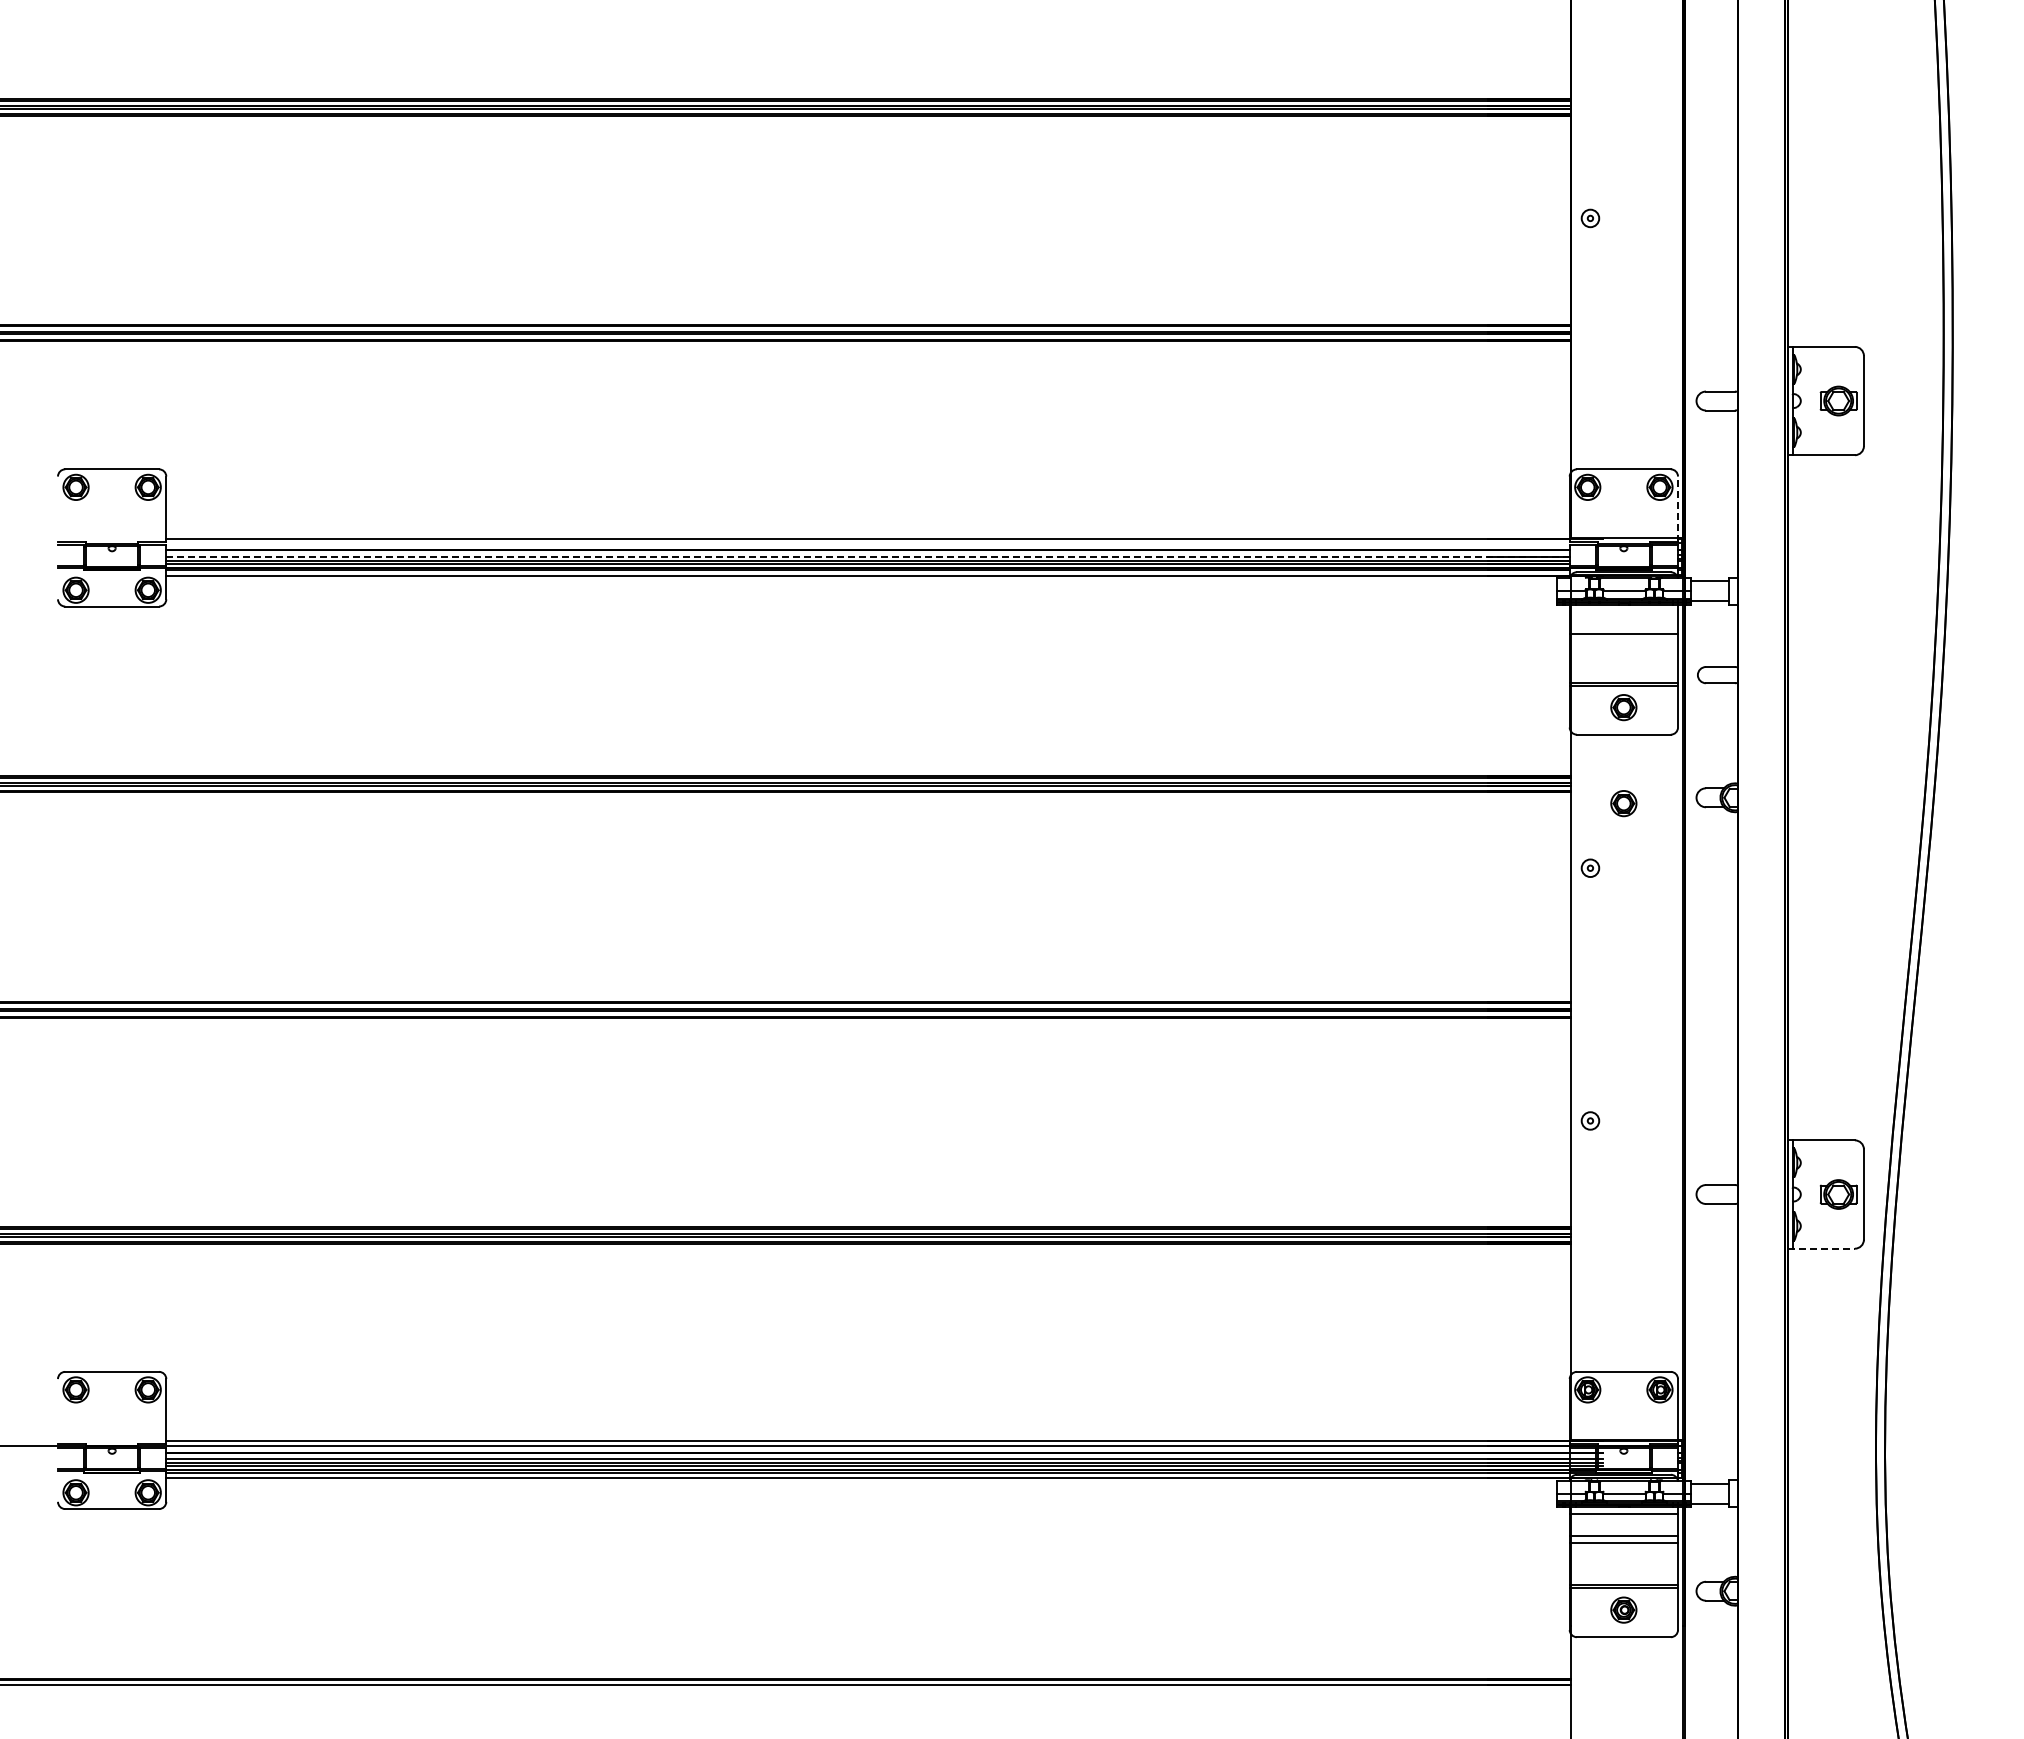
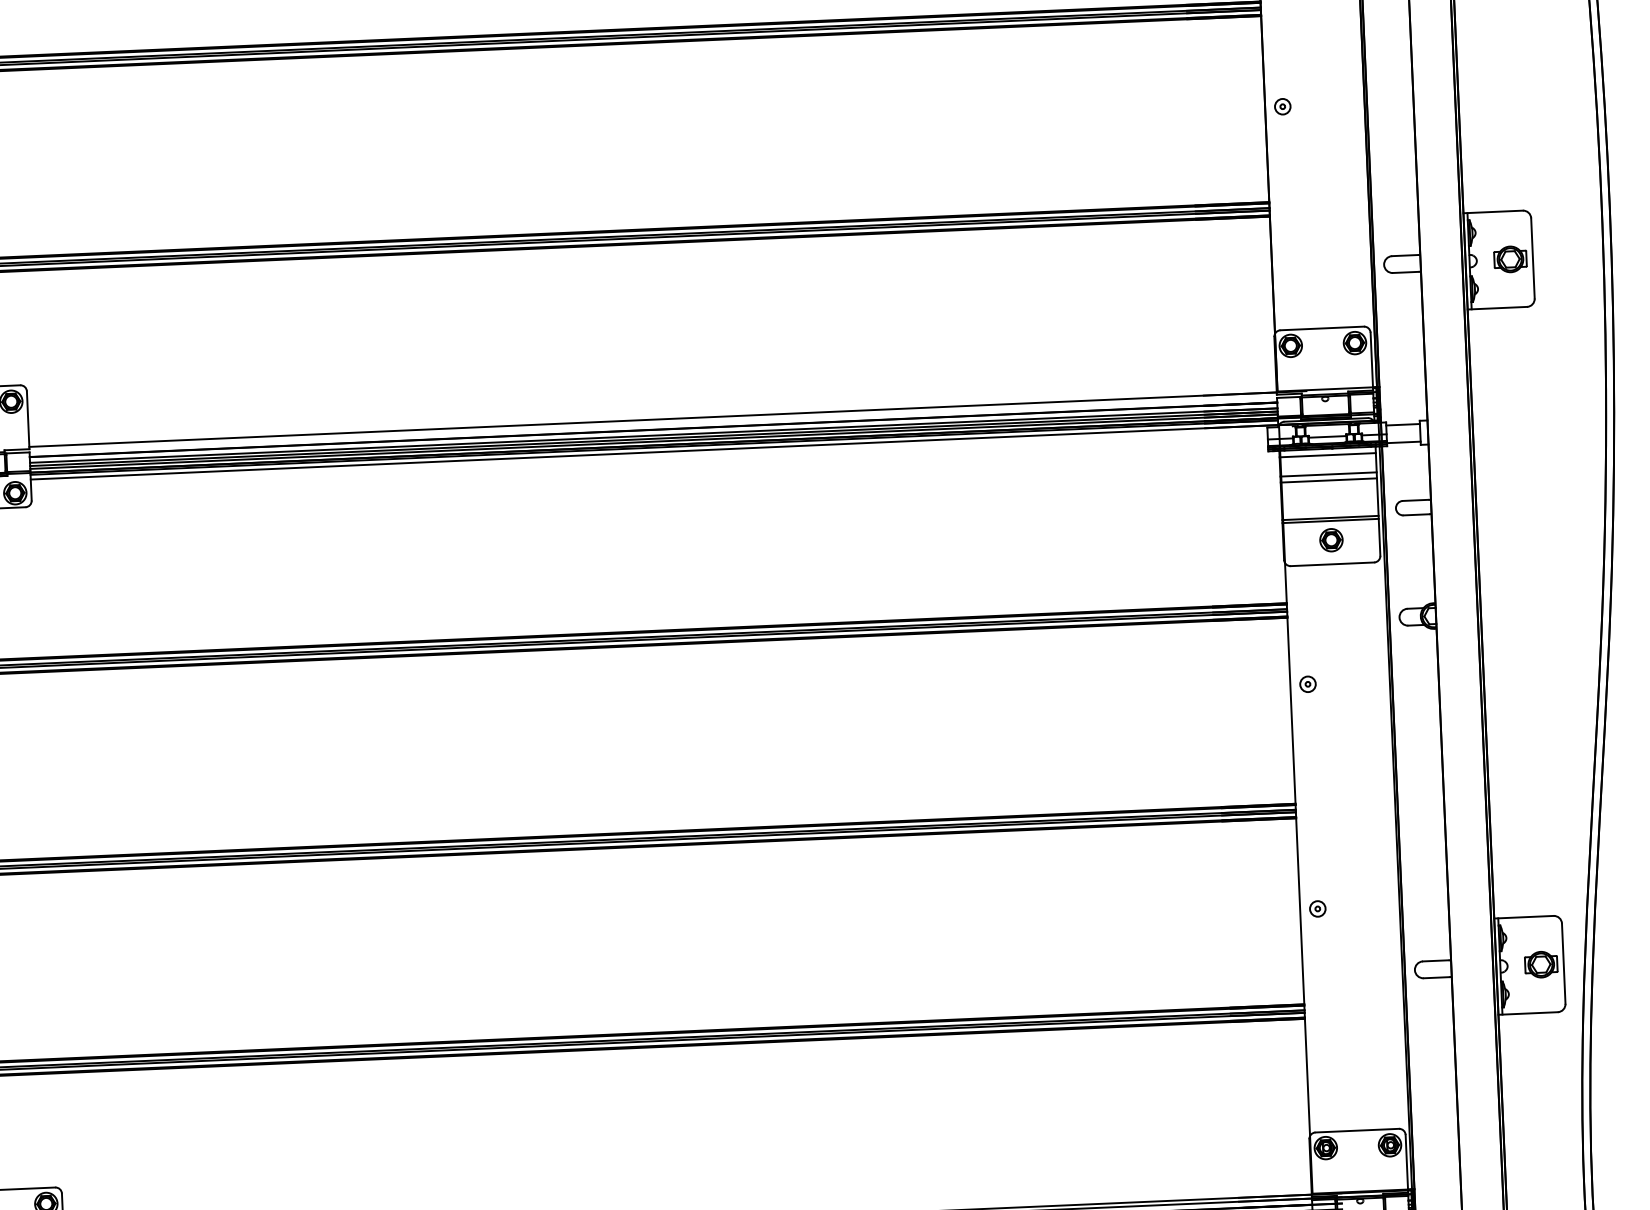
line: (1678, 508) -> (1372, 361), dashed -> solid
line: (868, 556) -> (654, 435), dashed -> solid
line: (1623, 611) -> (1327, 454), added
line: (1623, 640) -> (1328, 480), added
part: (1623, 803) -> (1334, 625), removed
line: (1822, 1248) -> (1529, 1013), dashed -> solid

